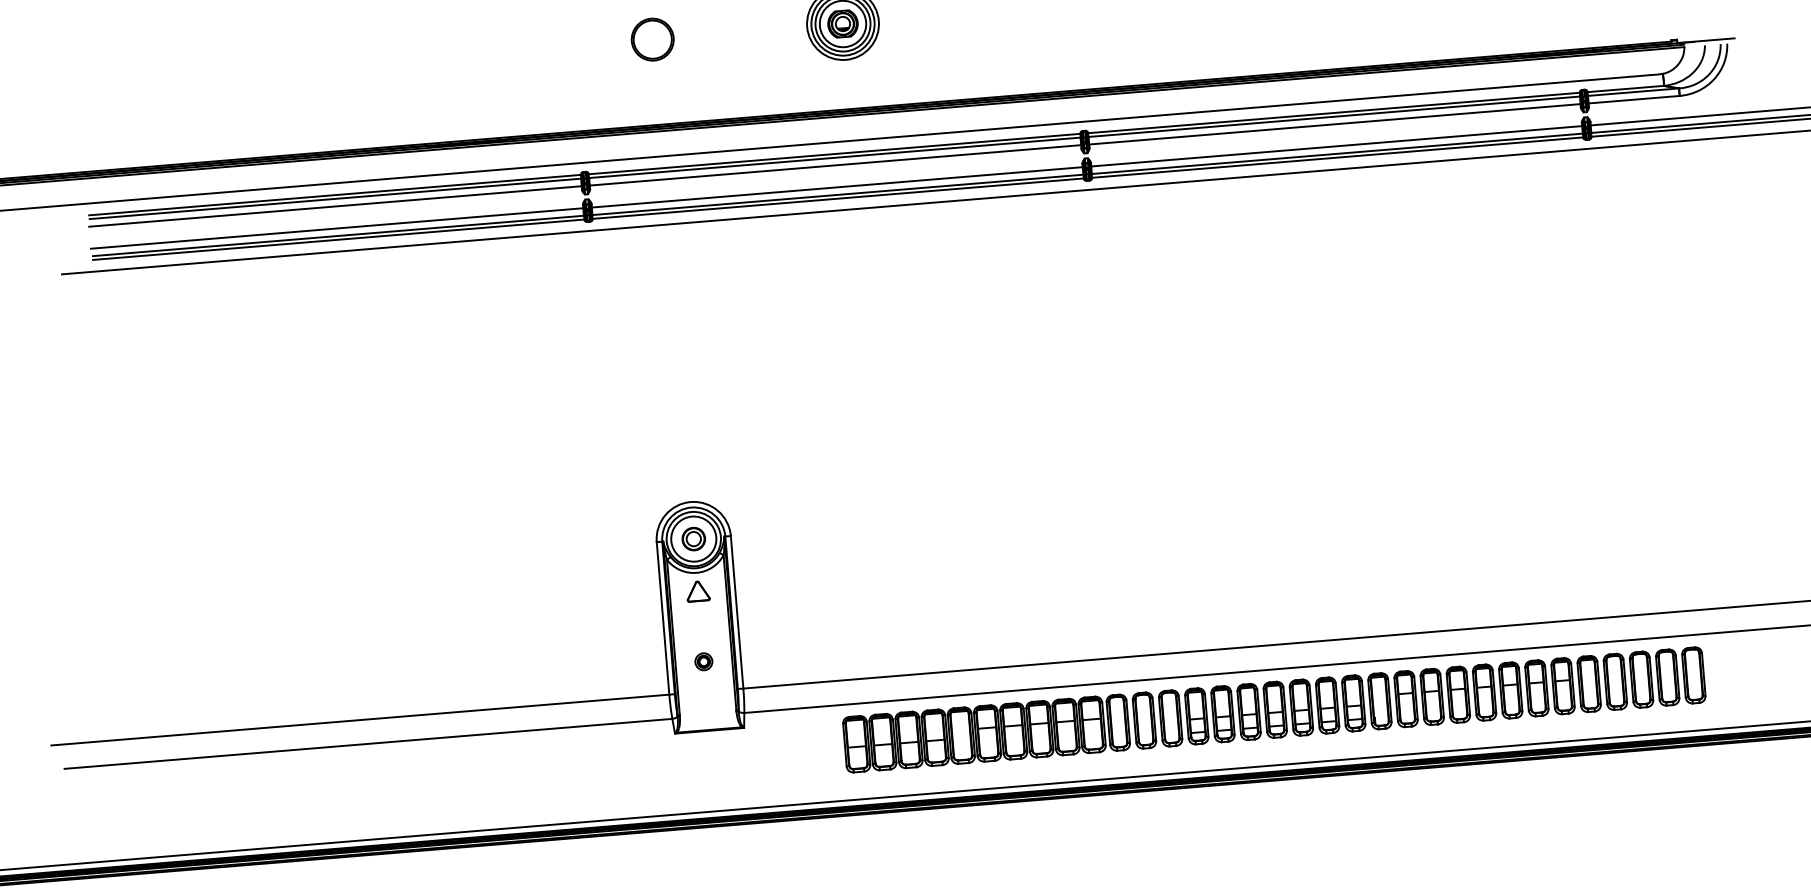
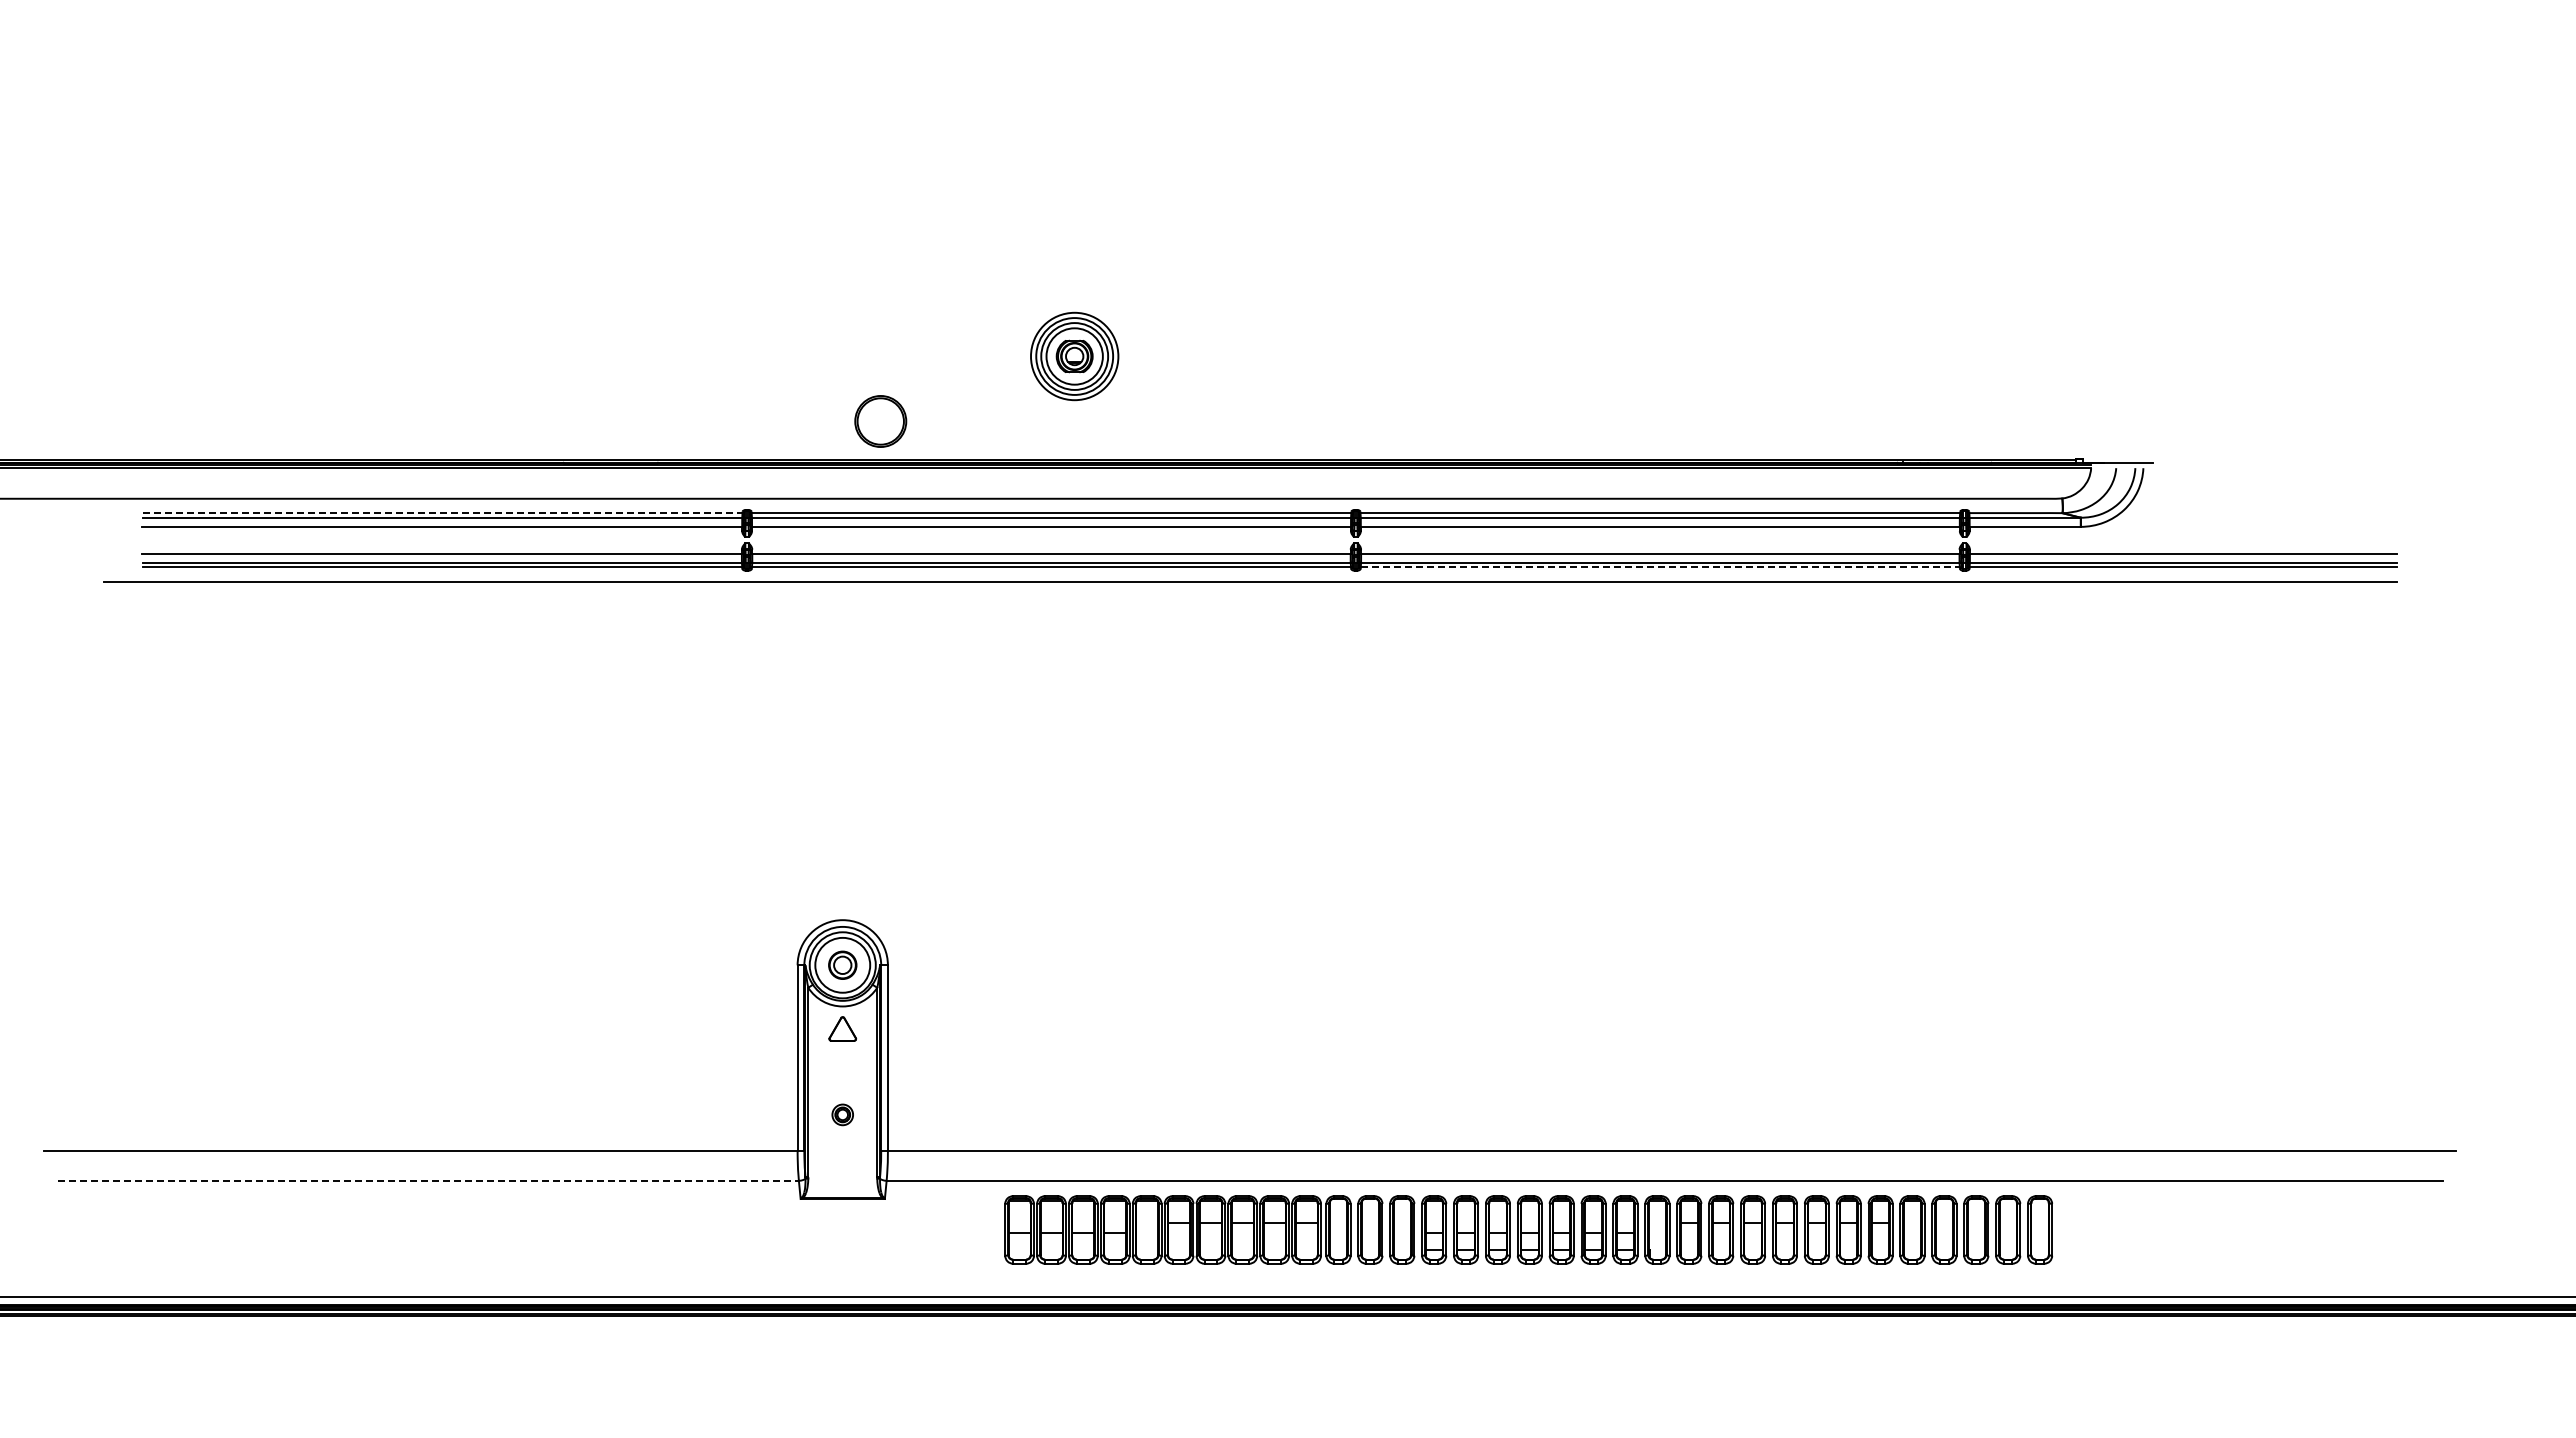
part: (652, 39) -> (880, 421), moved
line: (1337, 157) -> (1660, 567), solid -> dashed
line: (334, 195) -> (442, 513), solid -> dashed
line: (368, 743) -> (428, 1180), solid -> dashed

